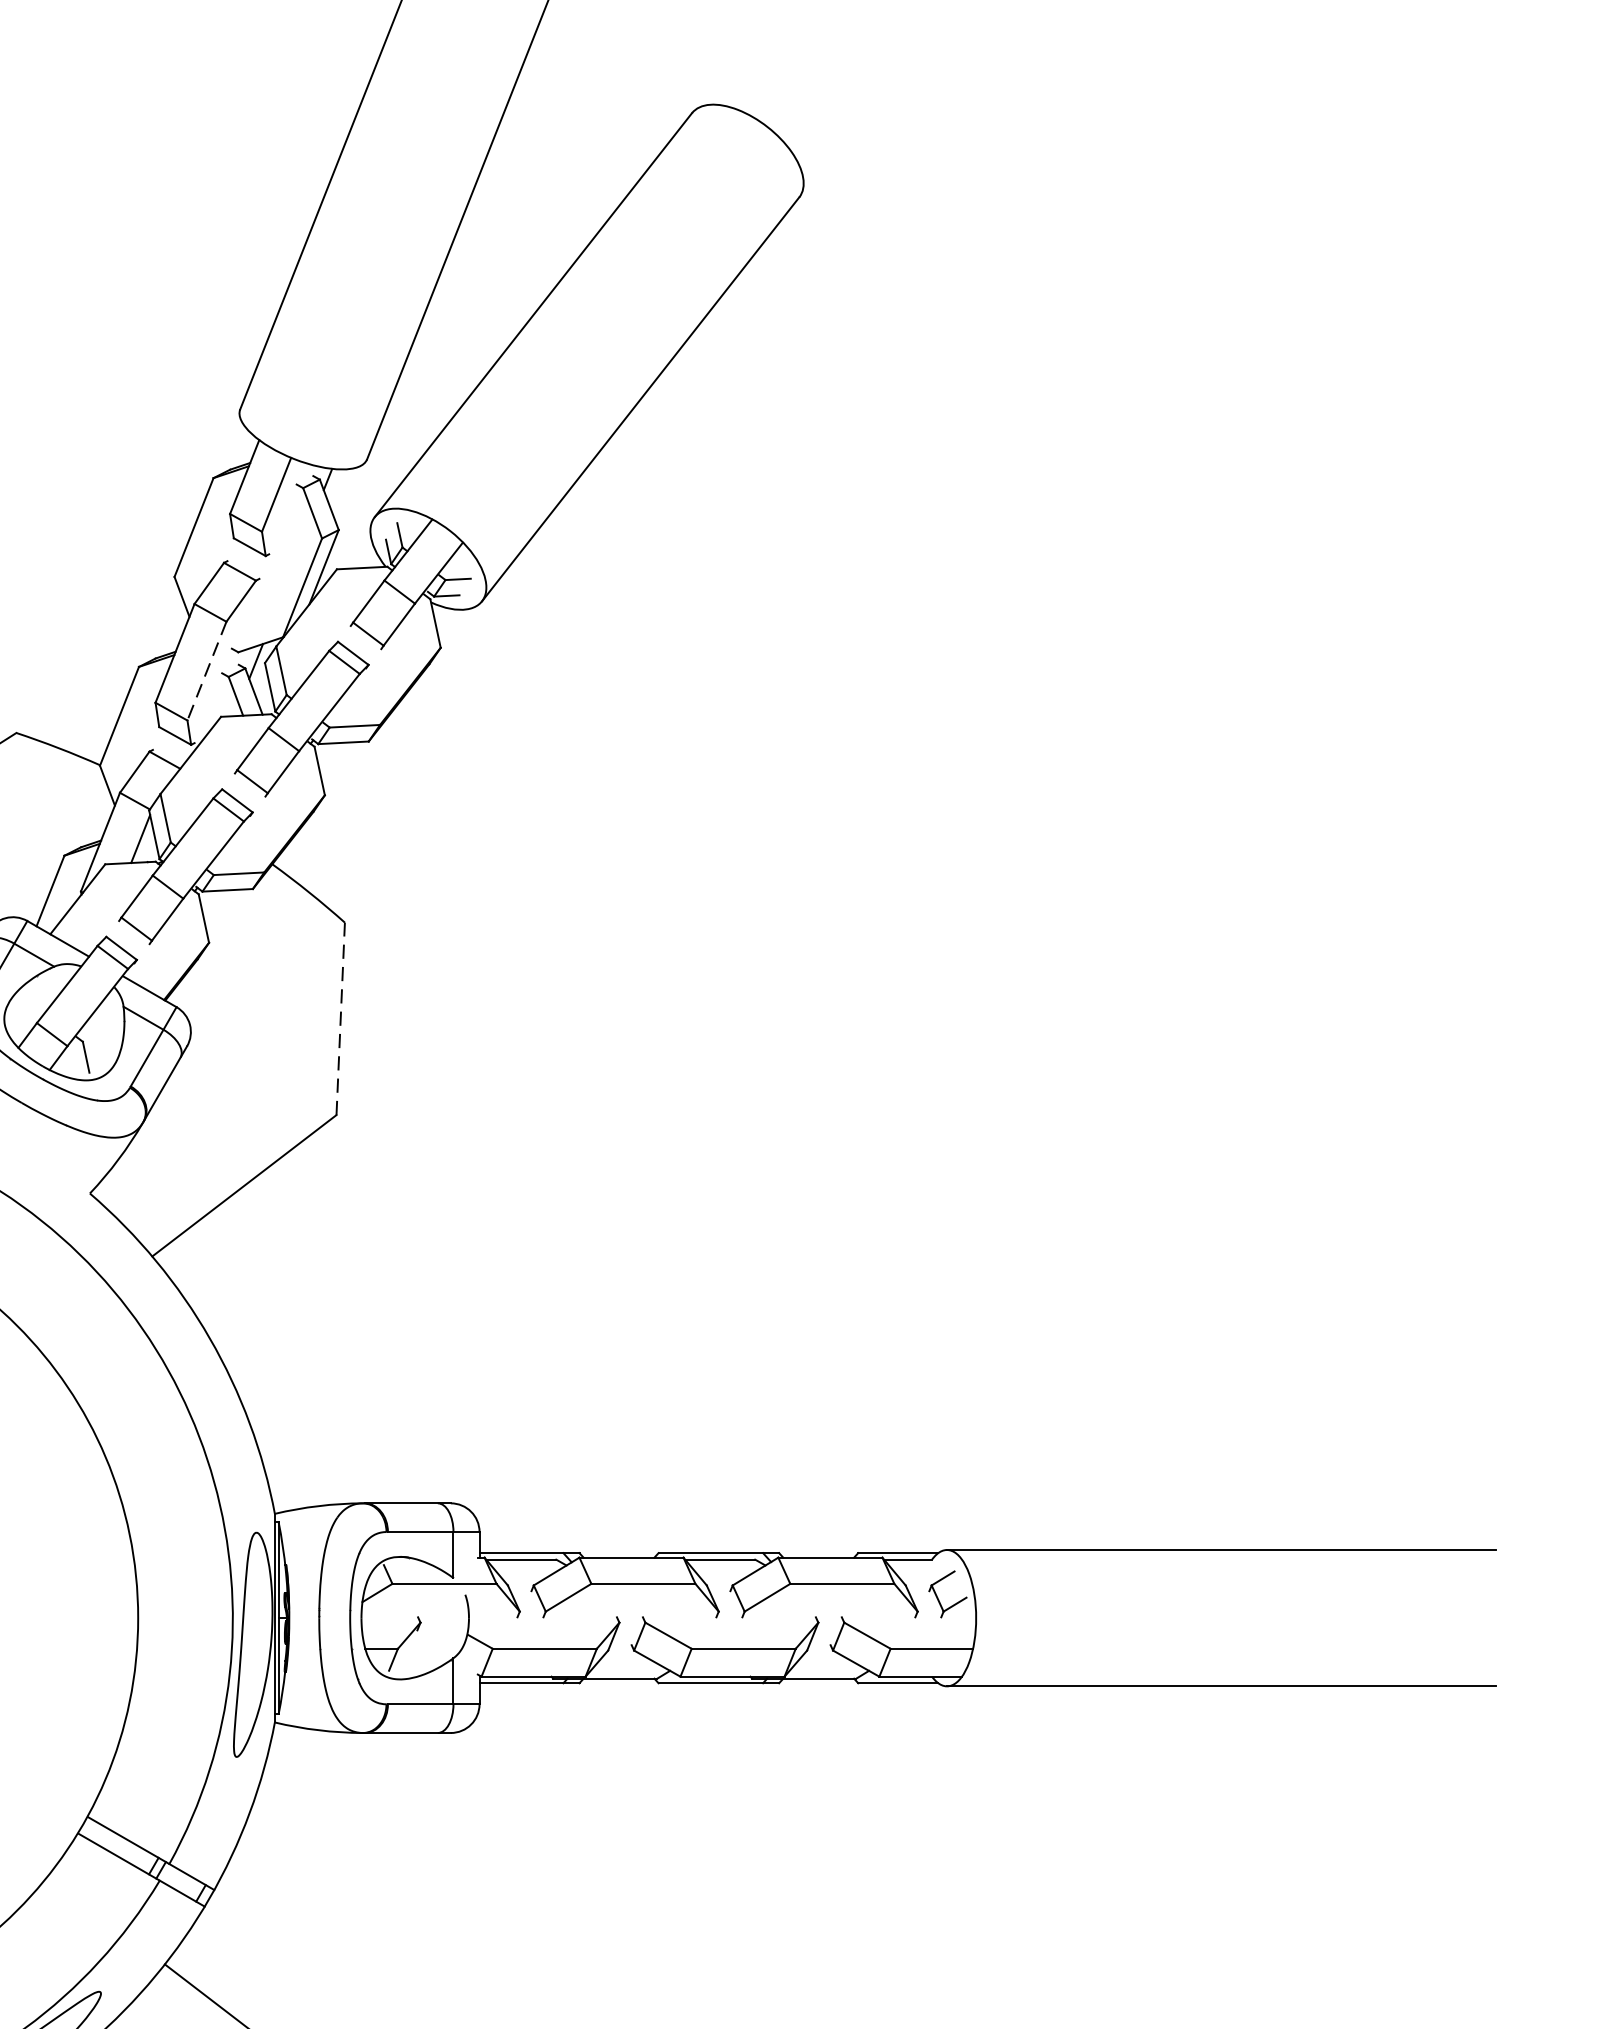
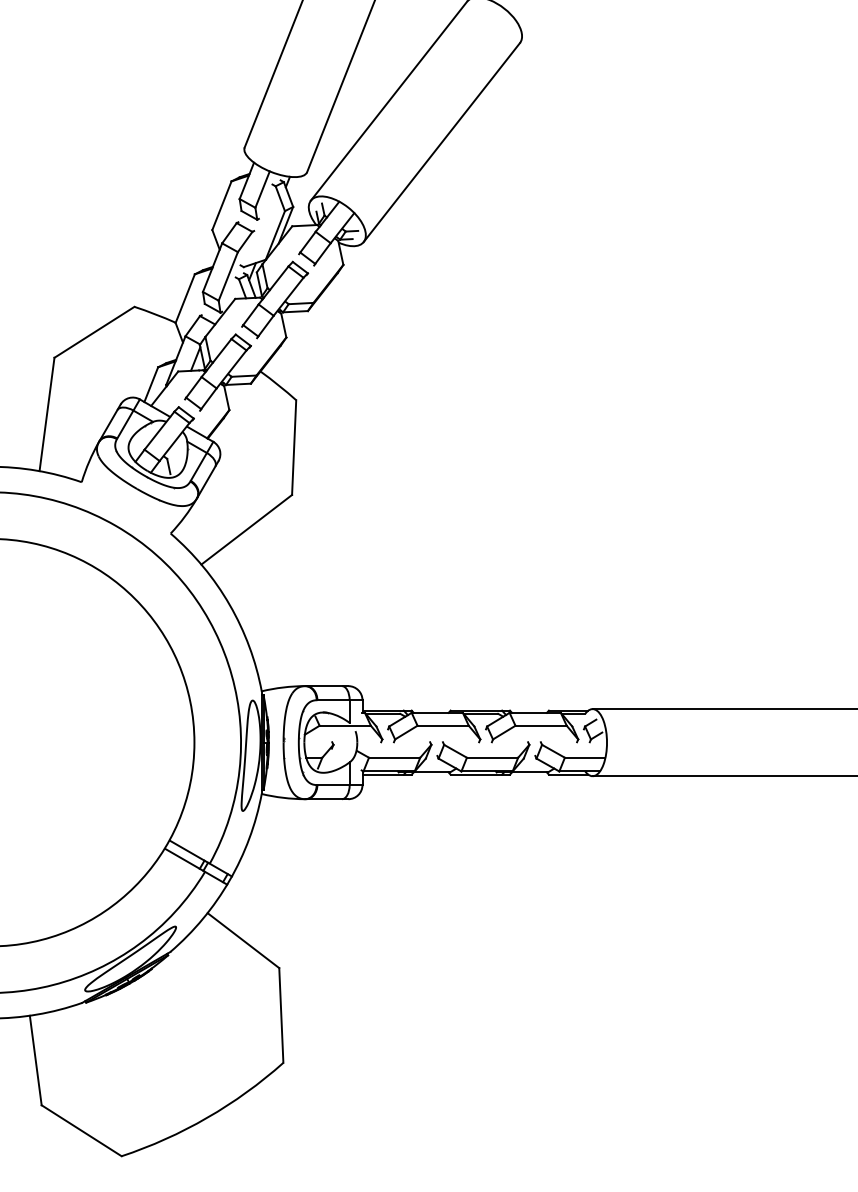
line: (207, 671) -> (228, 276), dashed -> solid
line: (341, 1018) -> (294, 447), dashed -> solid

